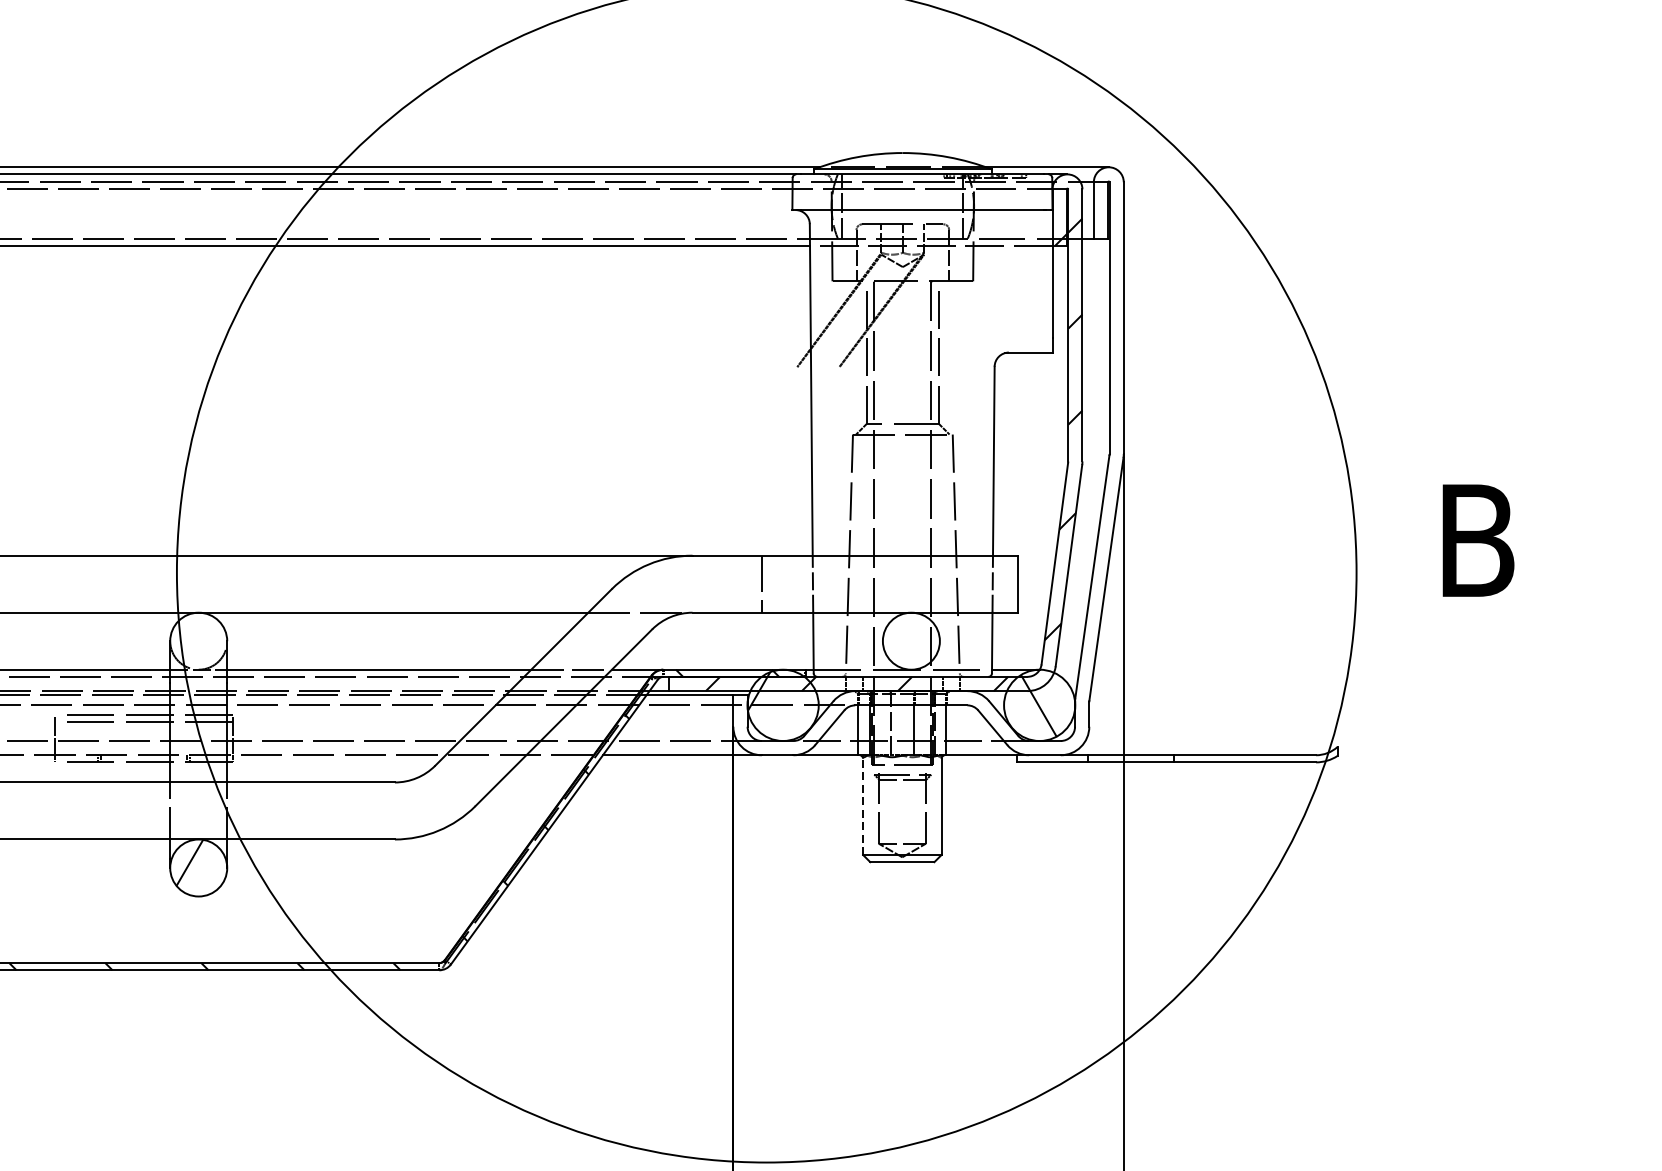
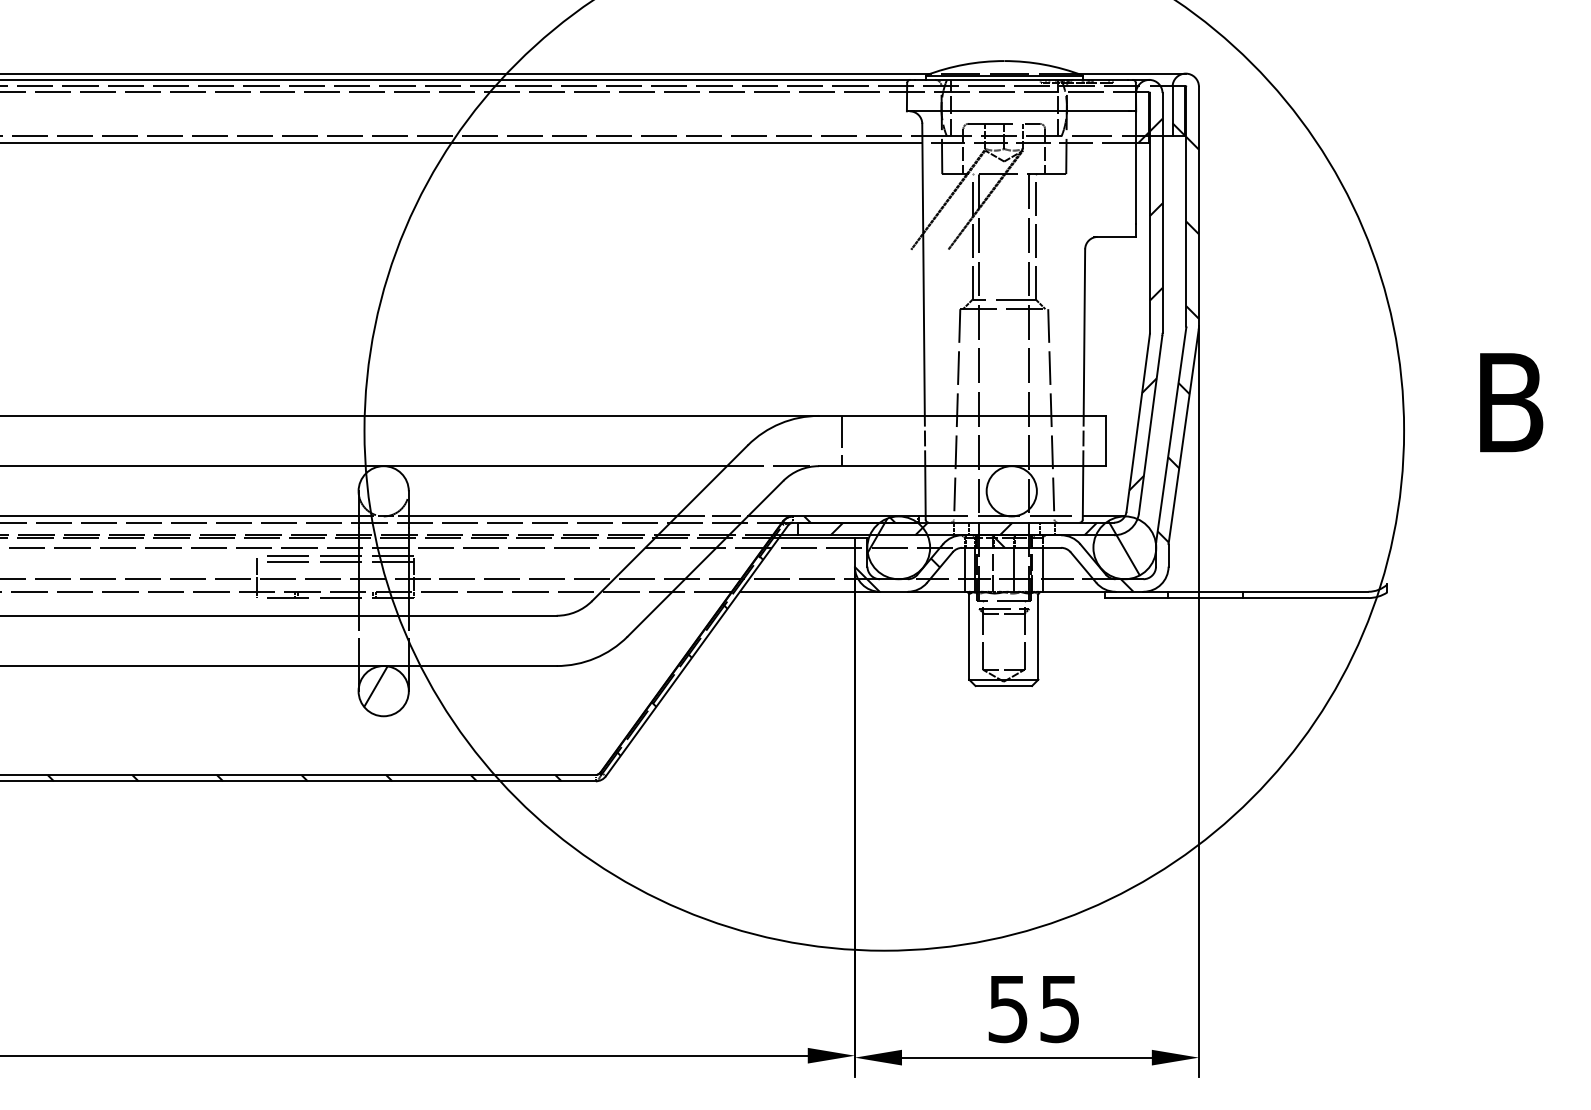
hatch: (928, 489) -> (1026, 357), added
line: (762, 583) -> (842, 440), moved
line: (863, 805) -> (969, 636), dashed -> solid

